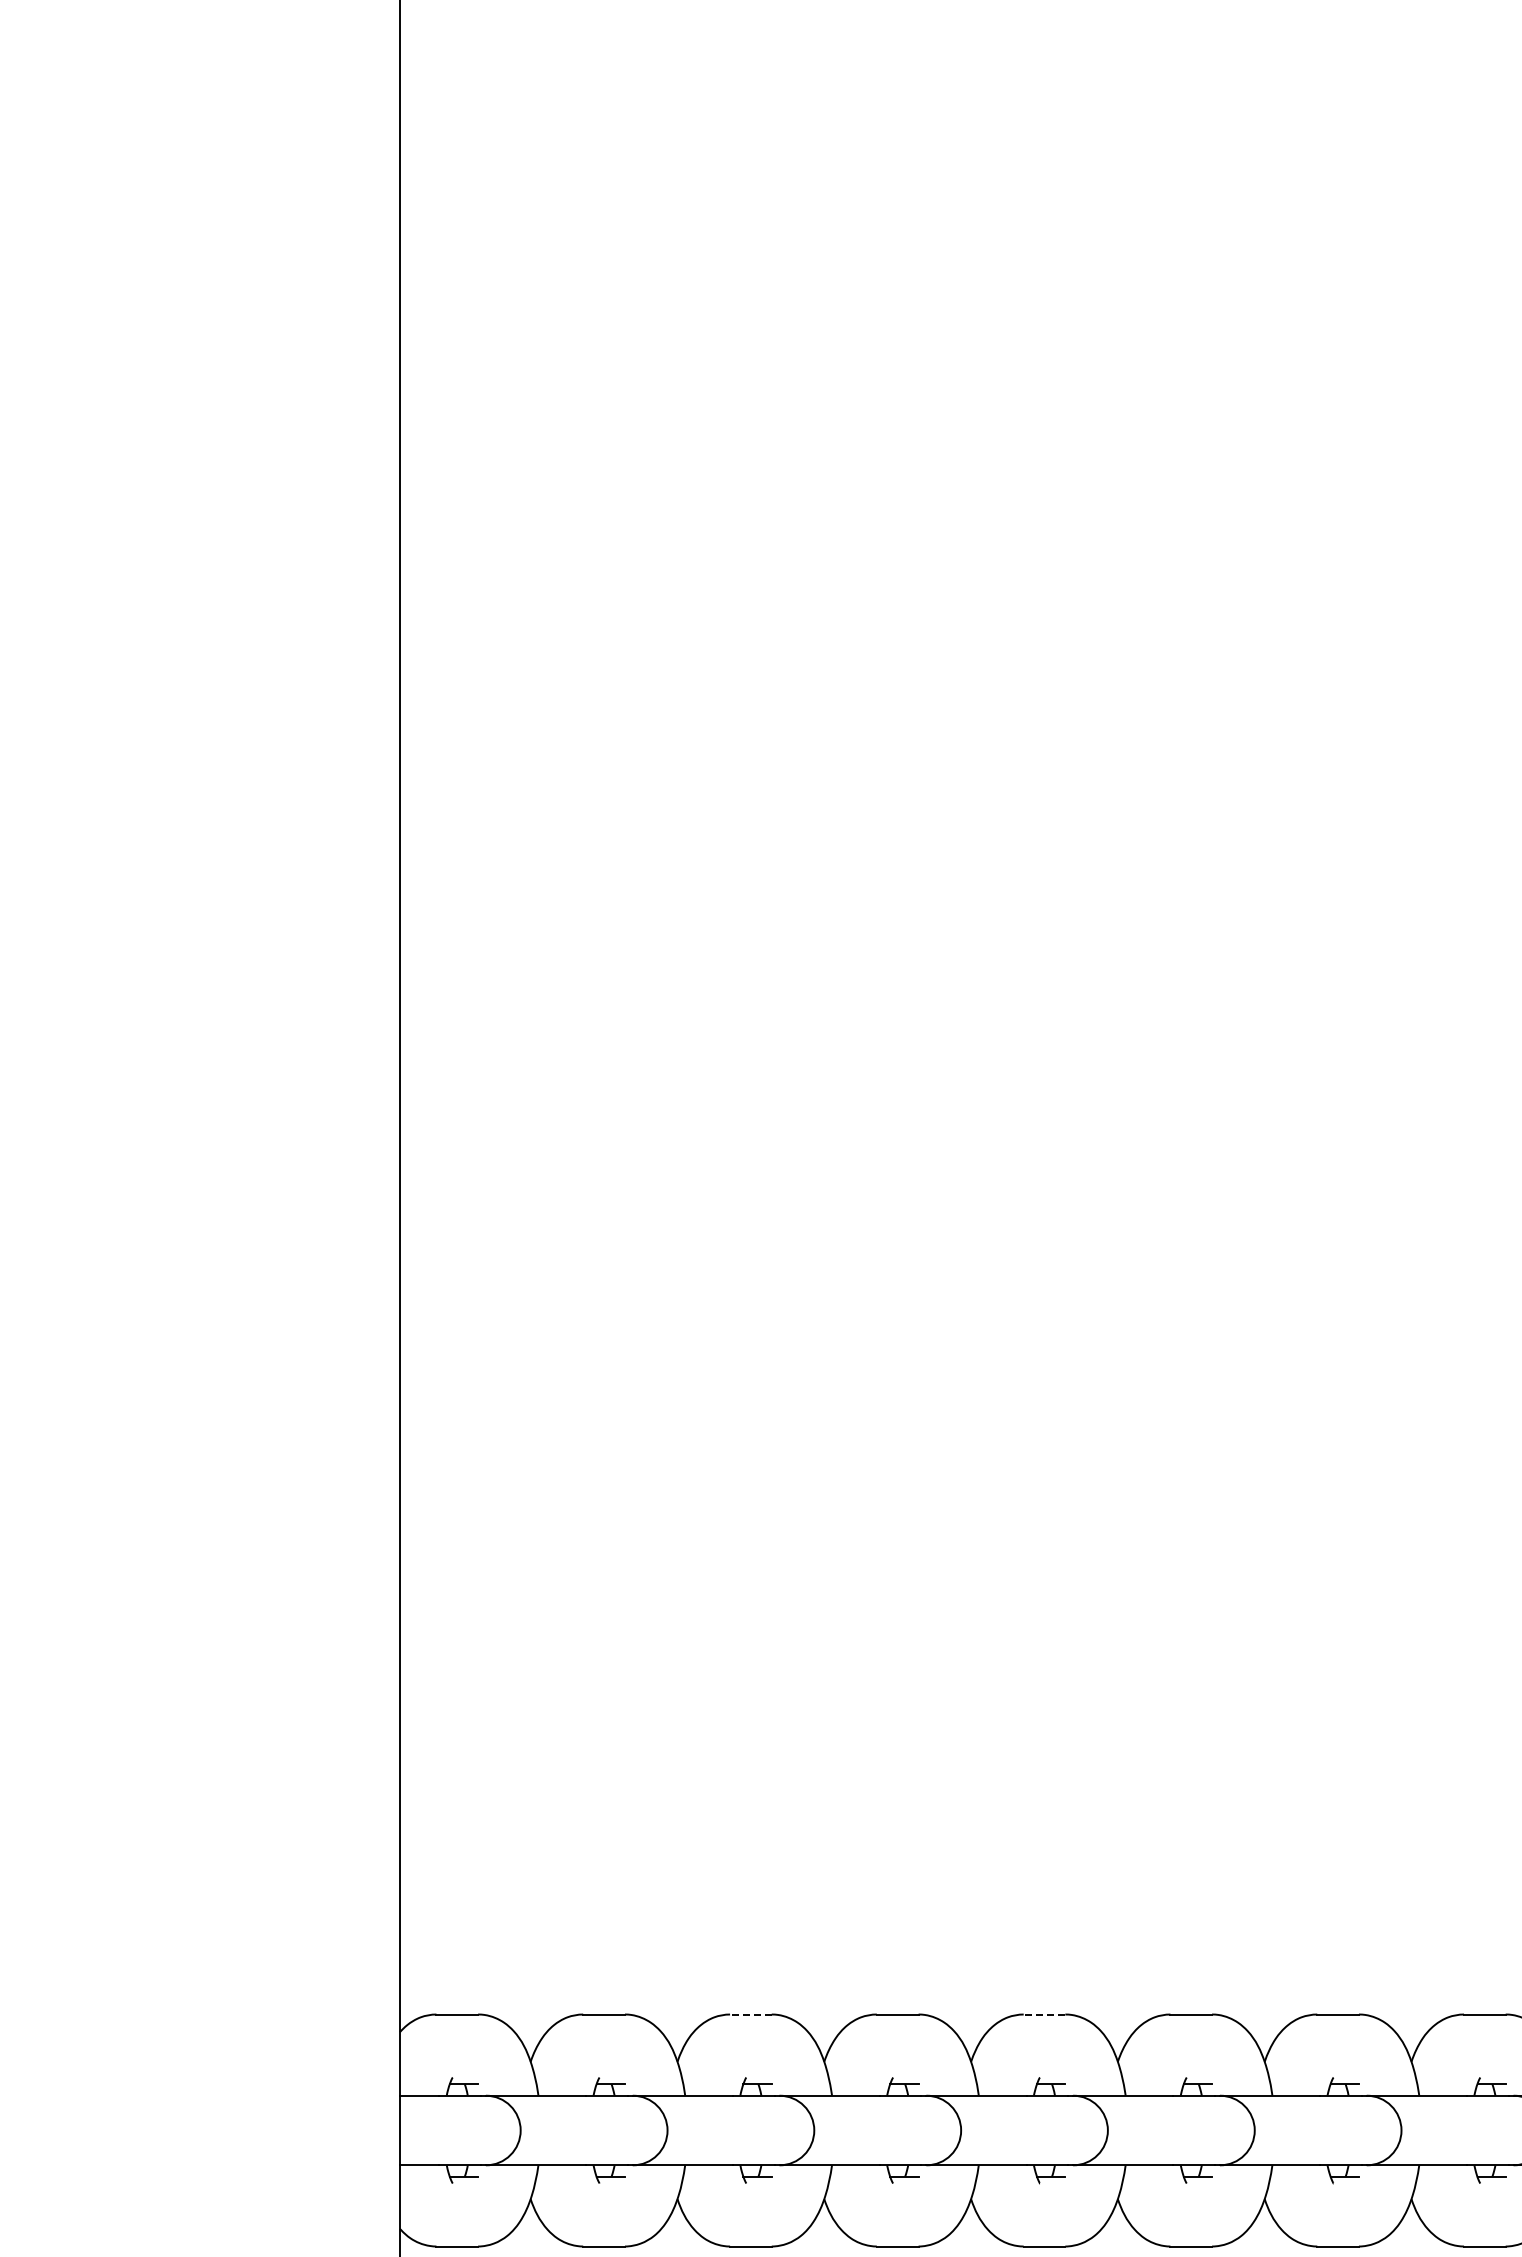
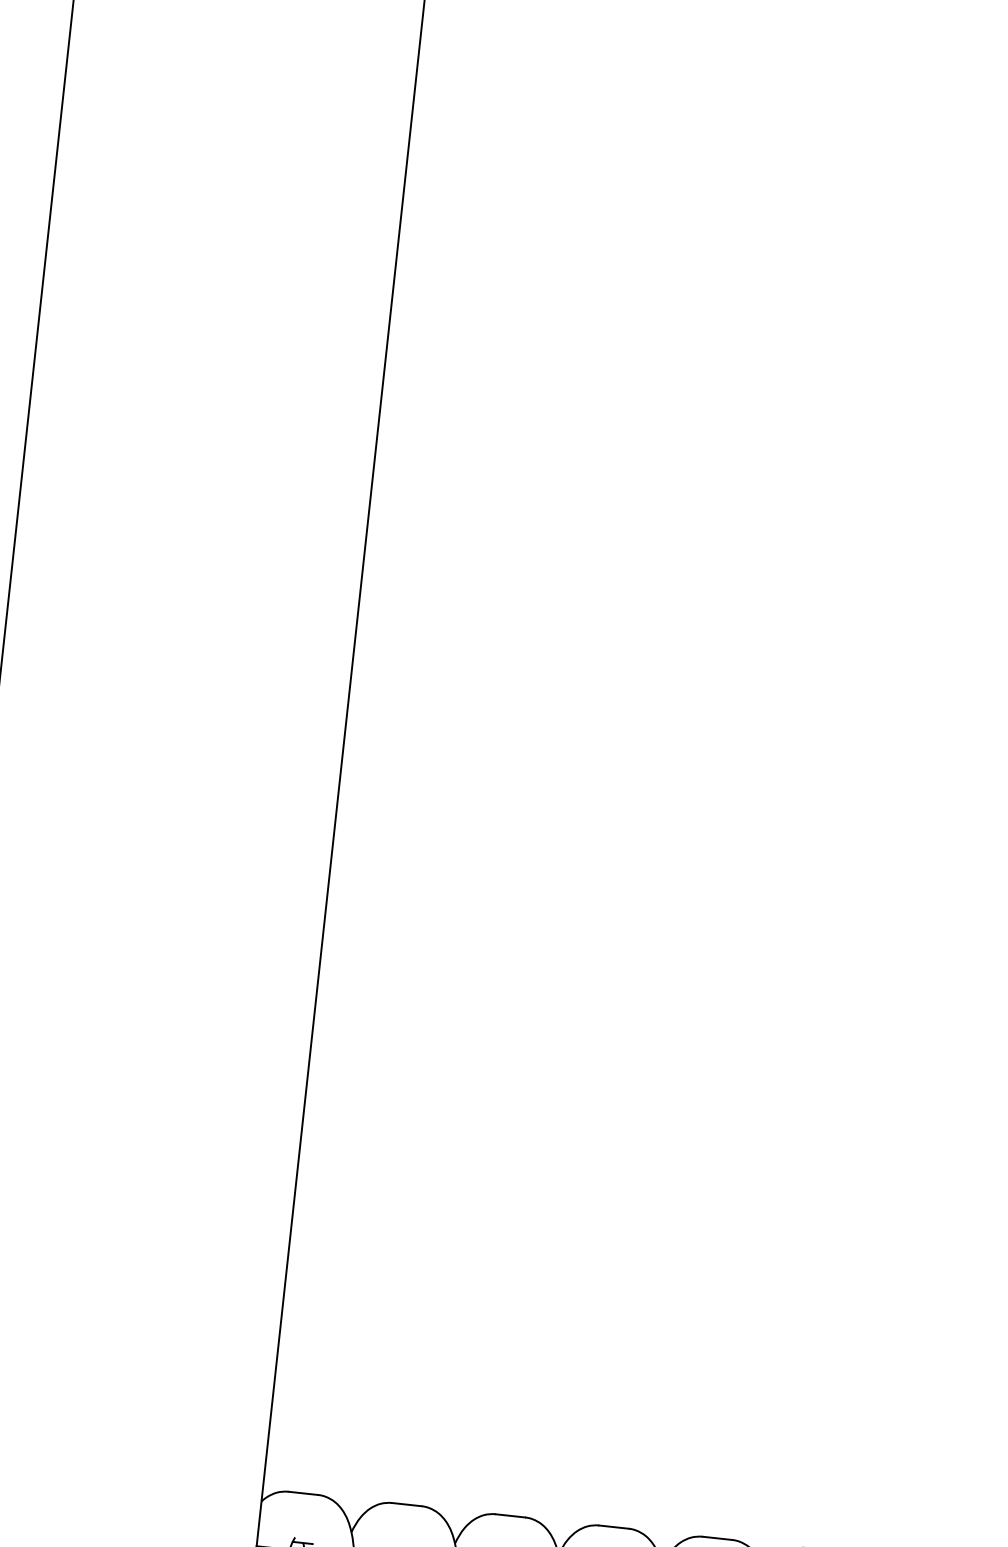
line: (750, 2014) -> (510, 1515), dashed -> solid
line: (1044, 2014) -> (717, 1538), dashed -> solid

